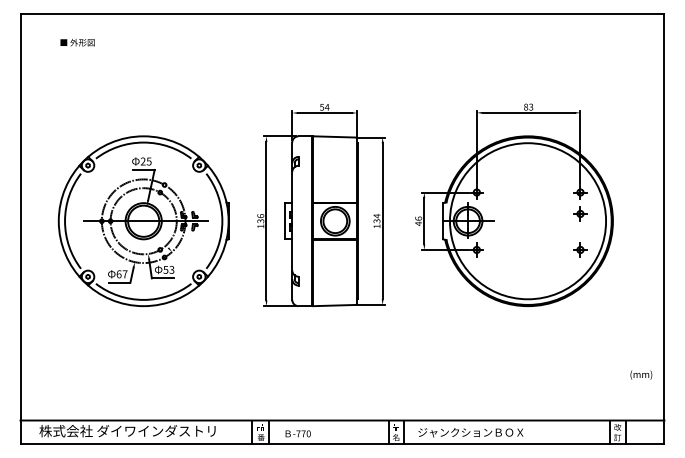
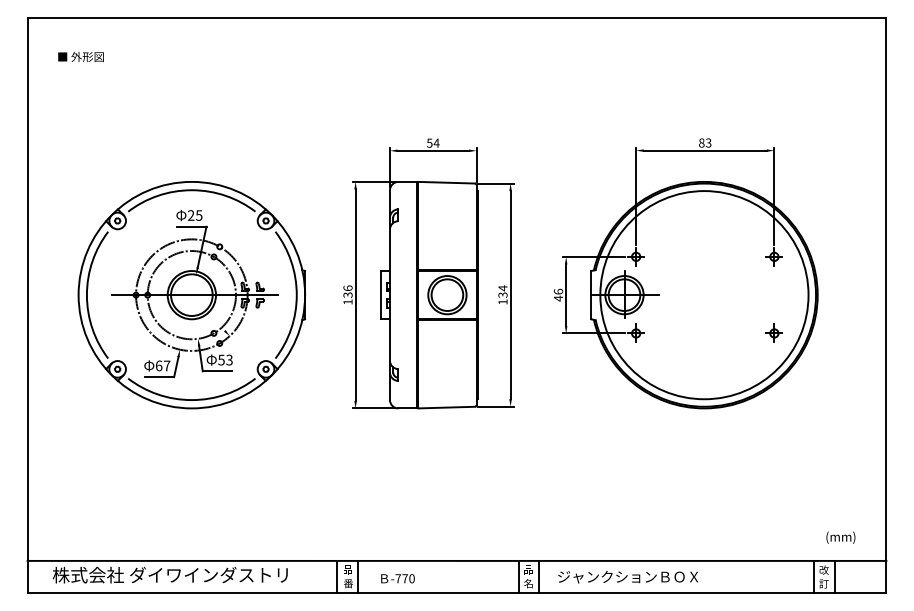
text: (77, 42) -> (80, 56), moved
part: (580, 213) -> (774, 284), removed
text: (641, 374) -> (841, 536), moved

